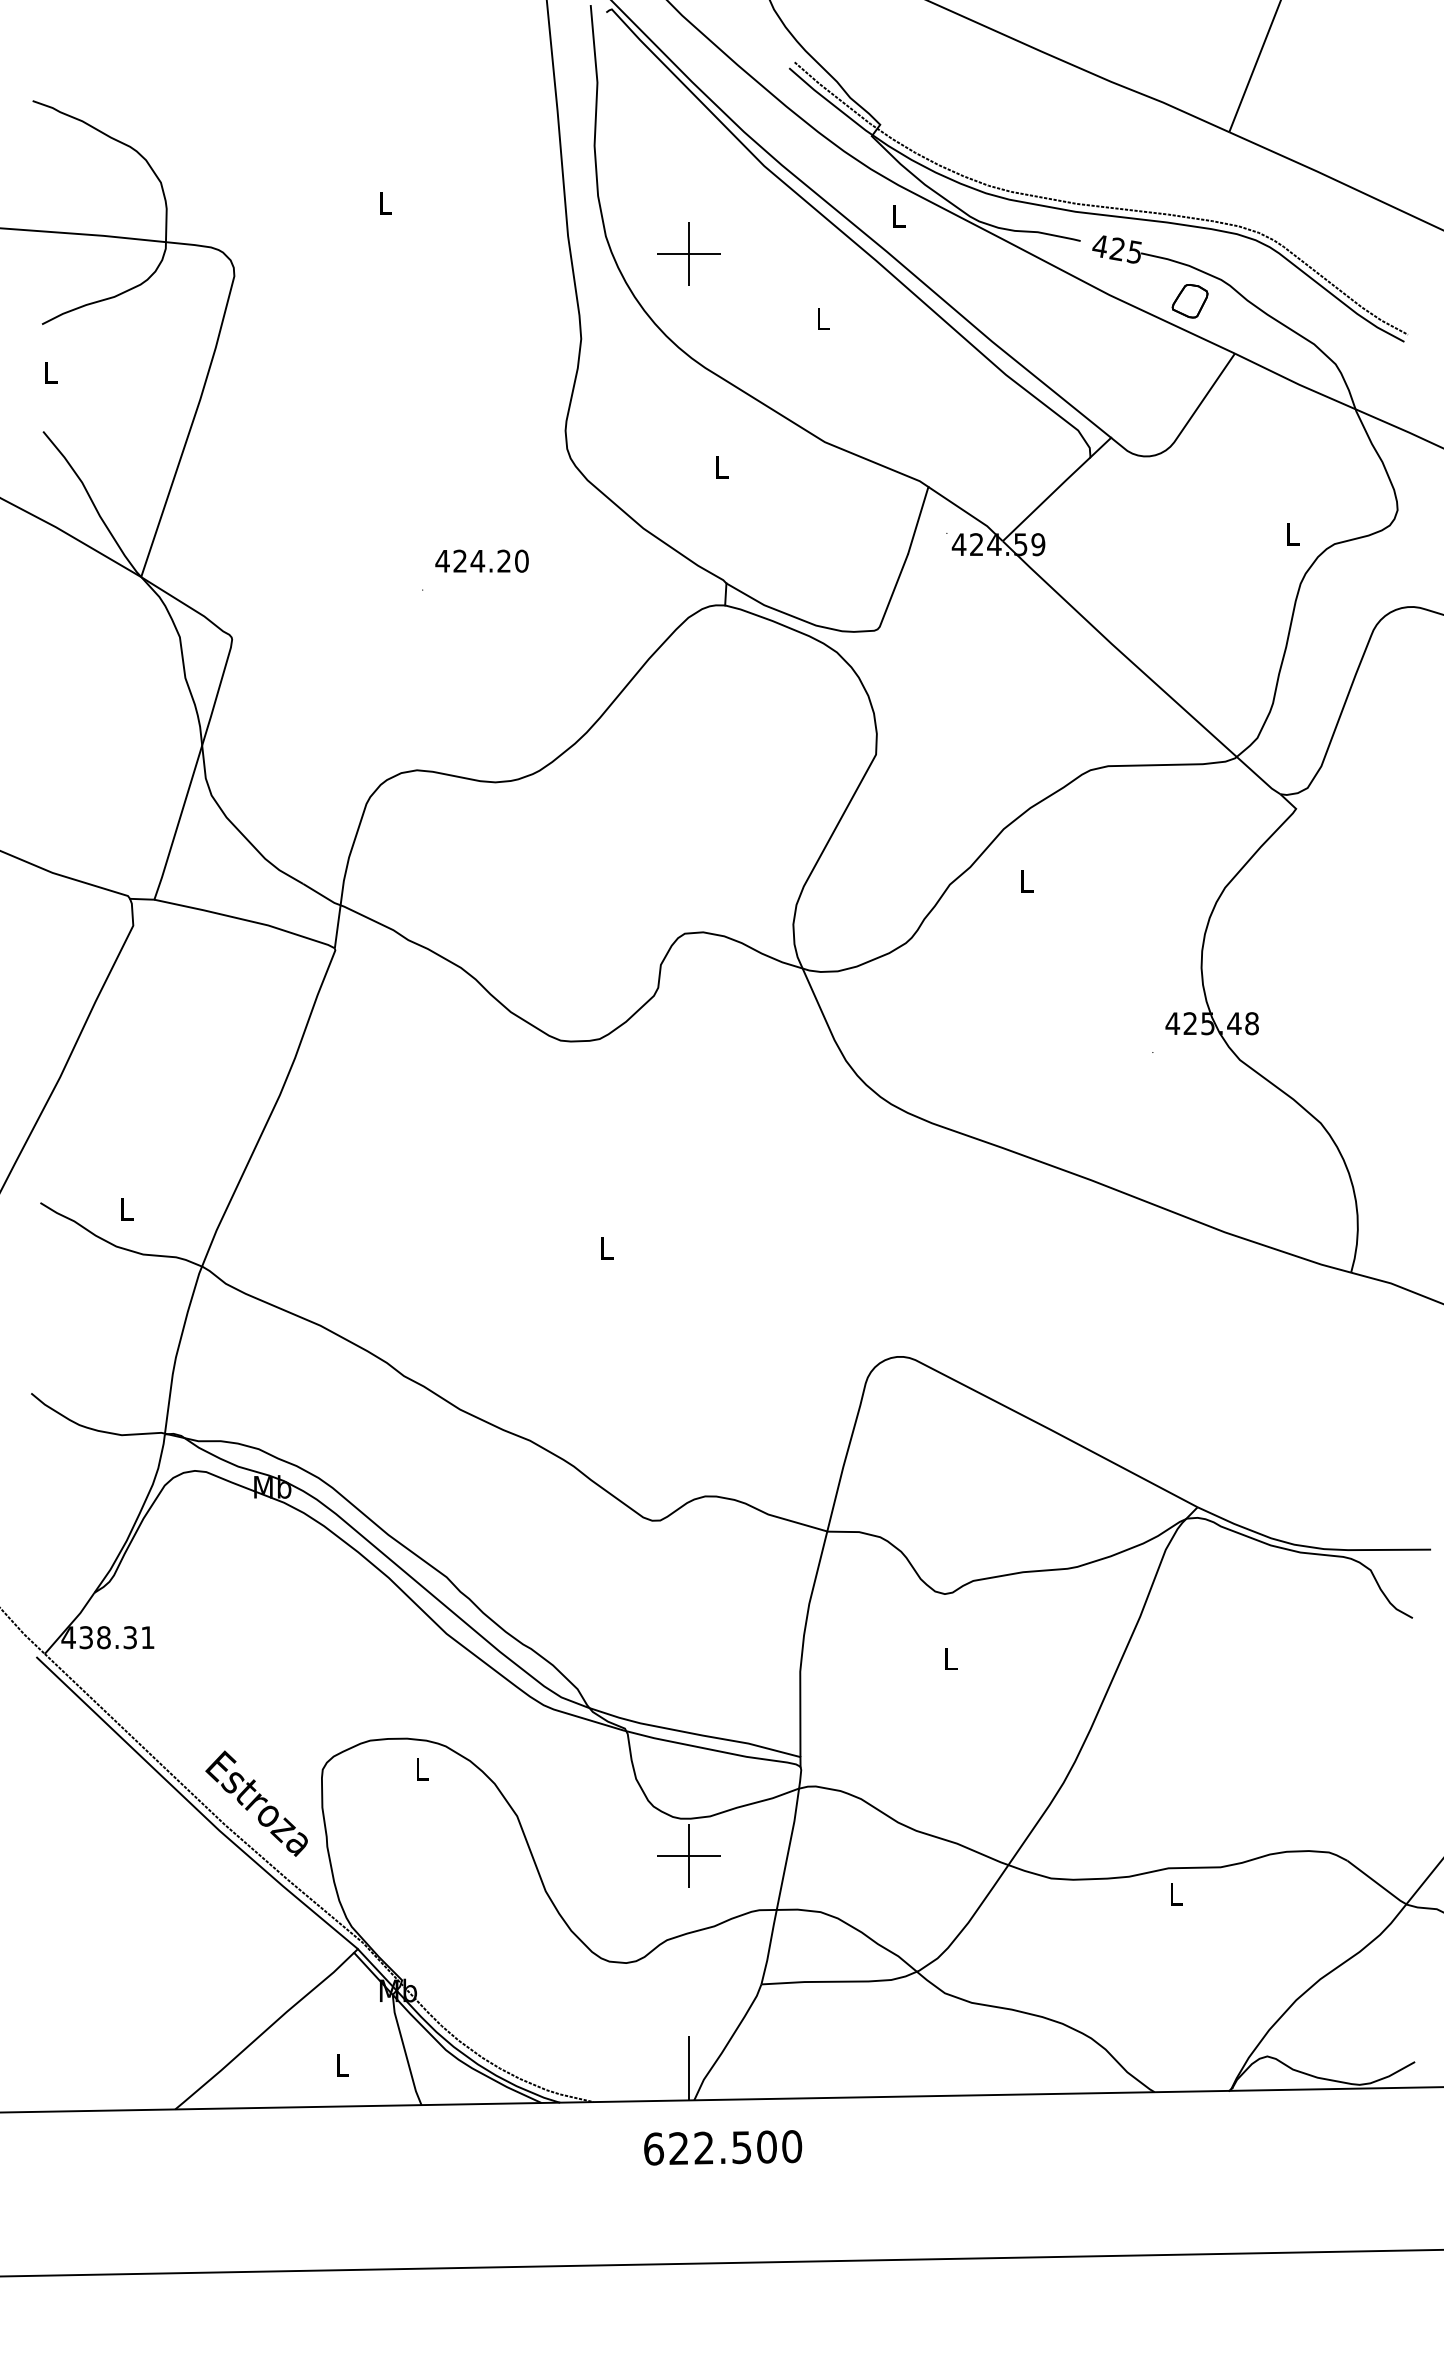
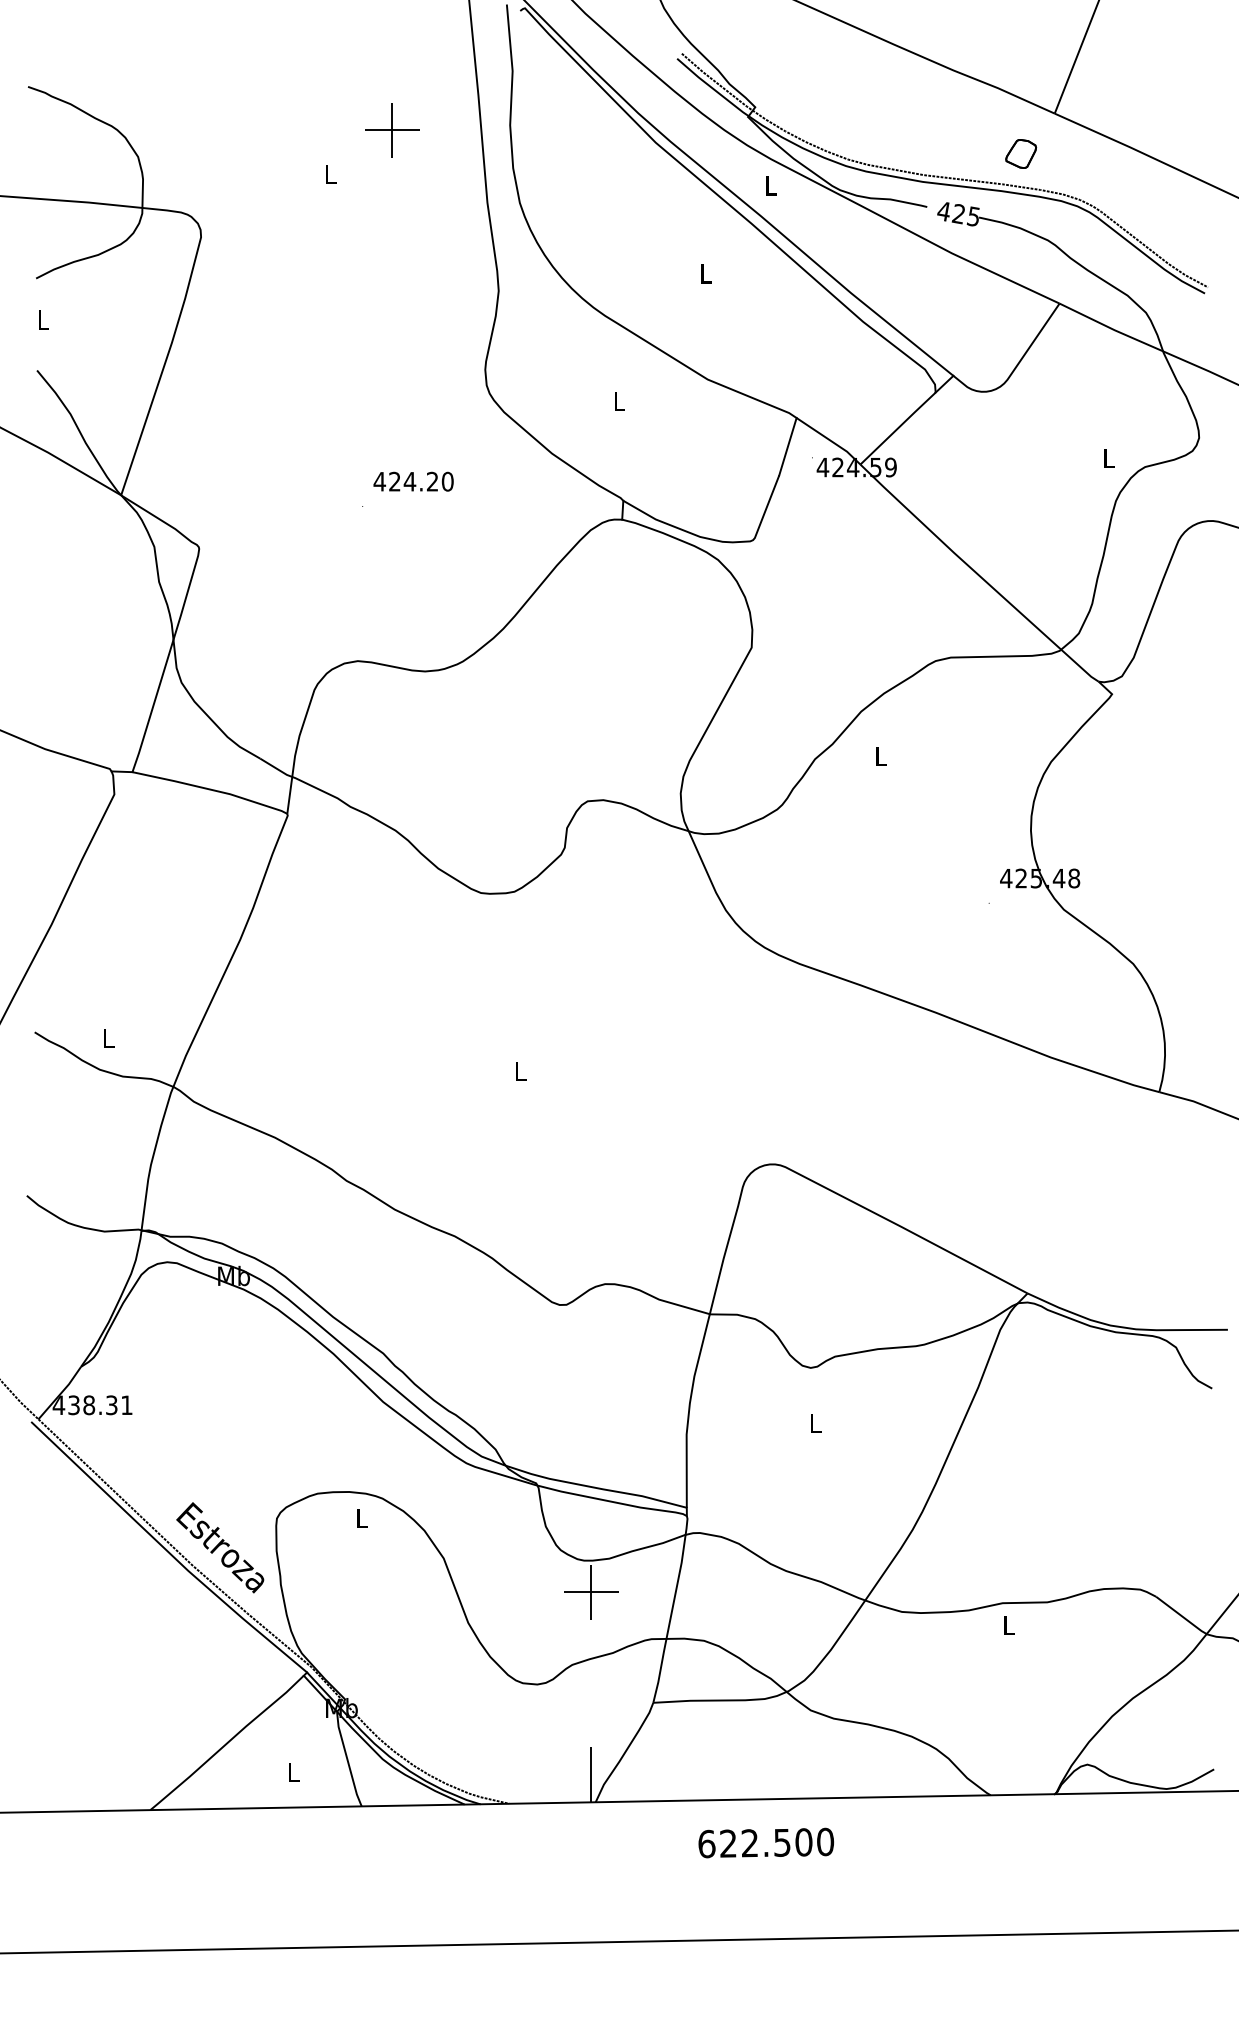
part: (688, 253) -> (391, 130), moved
part: (1189, 301) -> (1020, 154), moved
text: (723, 2147) -> (766, 1842), moved

